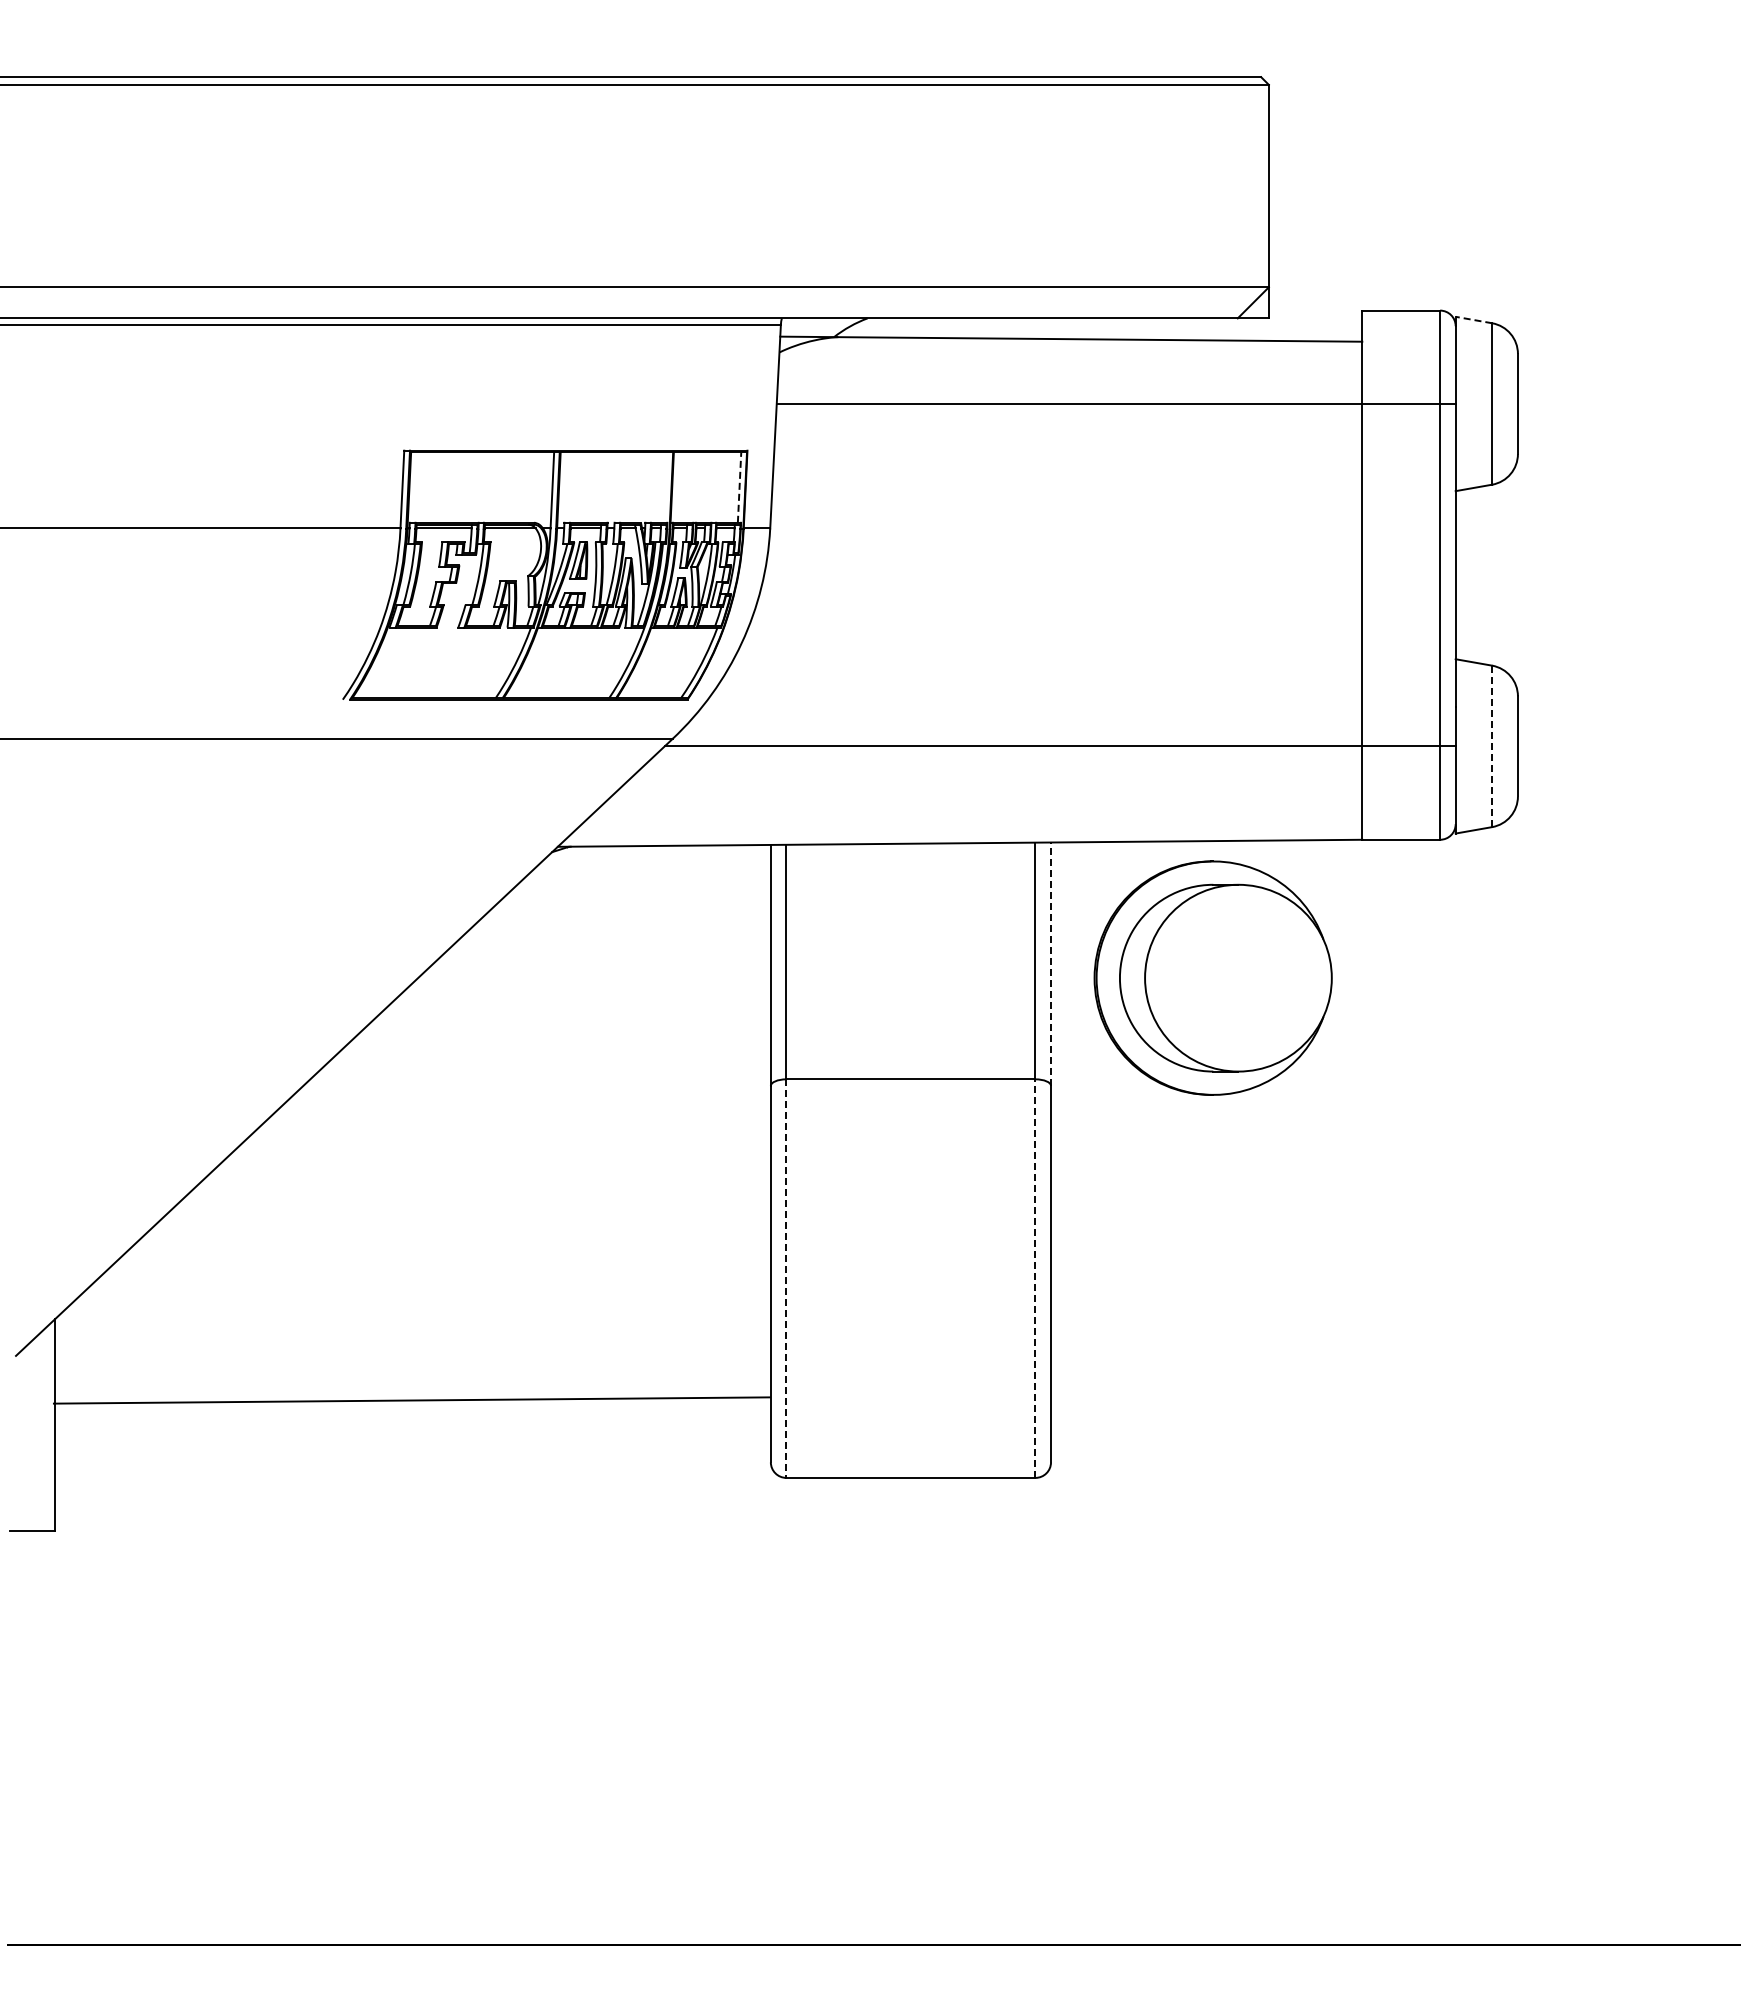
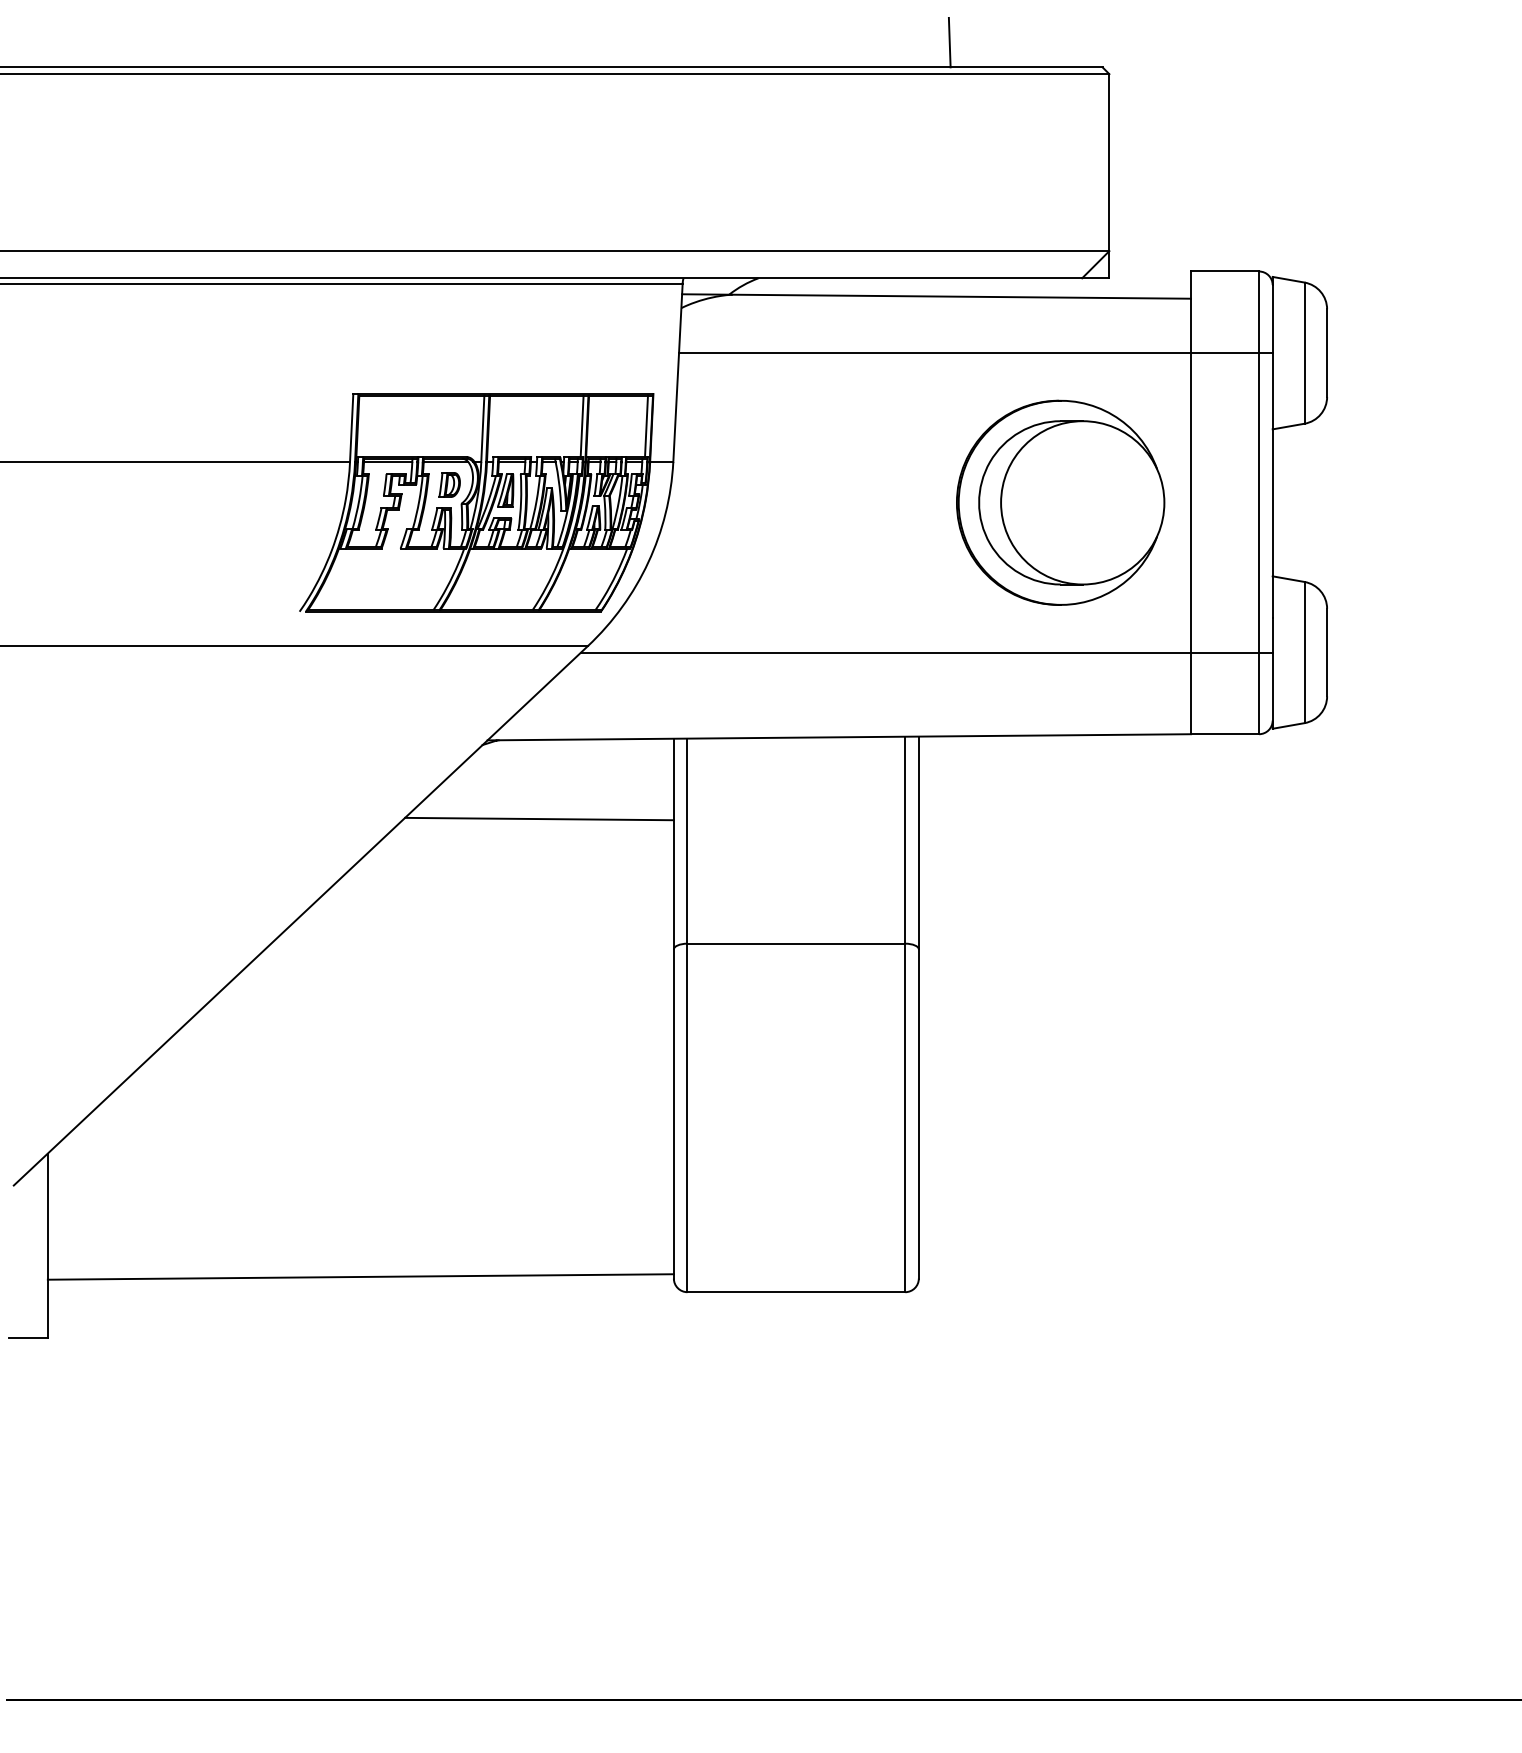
line: (1086, 48) -> (949, 42), added
line: (1473, 320) -> (1288, 280), dashed -> solid
line: (665, 487) -> (581, 426), added
line: (739, 487) -> (646, 426), dashed -> solid
part: (514, 554) -> (449, 484), added
line: (1492, 746) -> (1304, 652), dashed -> solid
line: (616, 936) -> (538, 818), added
line: (1051, 964) -> (919, 843), dashed -> solid
part: (1212, 977) -> (1060, 502), moved
line: (1035, 1278) -> (905, 1117), dashed -> solid
line: (786, 1279) -> (687, 1118), dashed -> solid
line: (411, 1400) -> (360, 1276), moved

